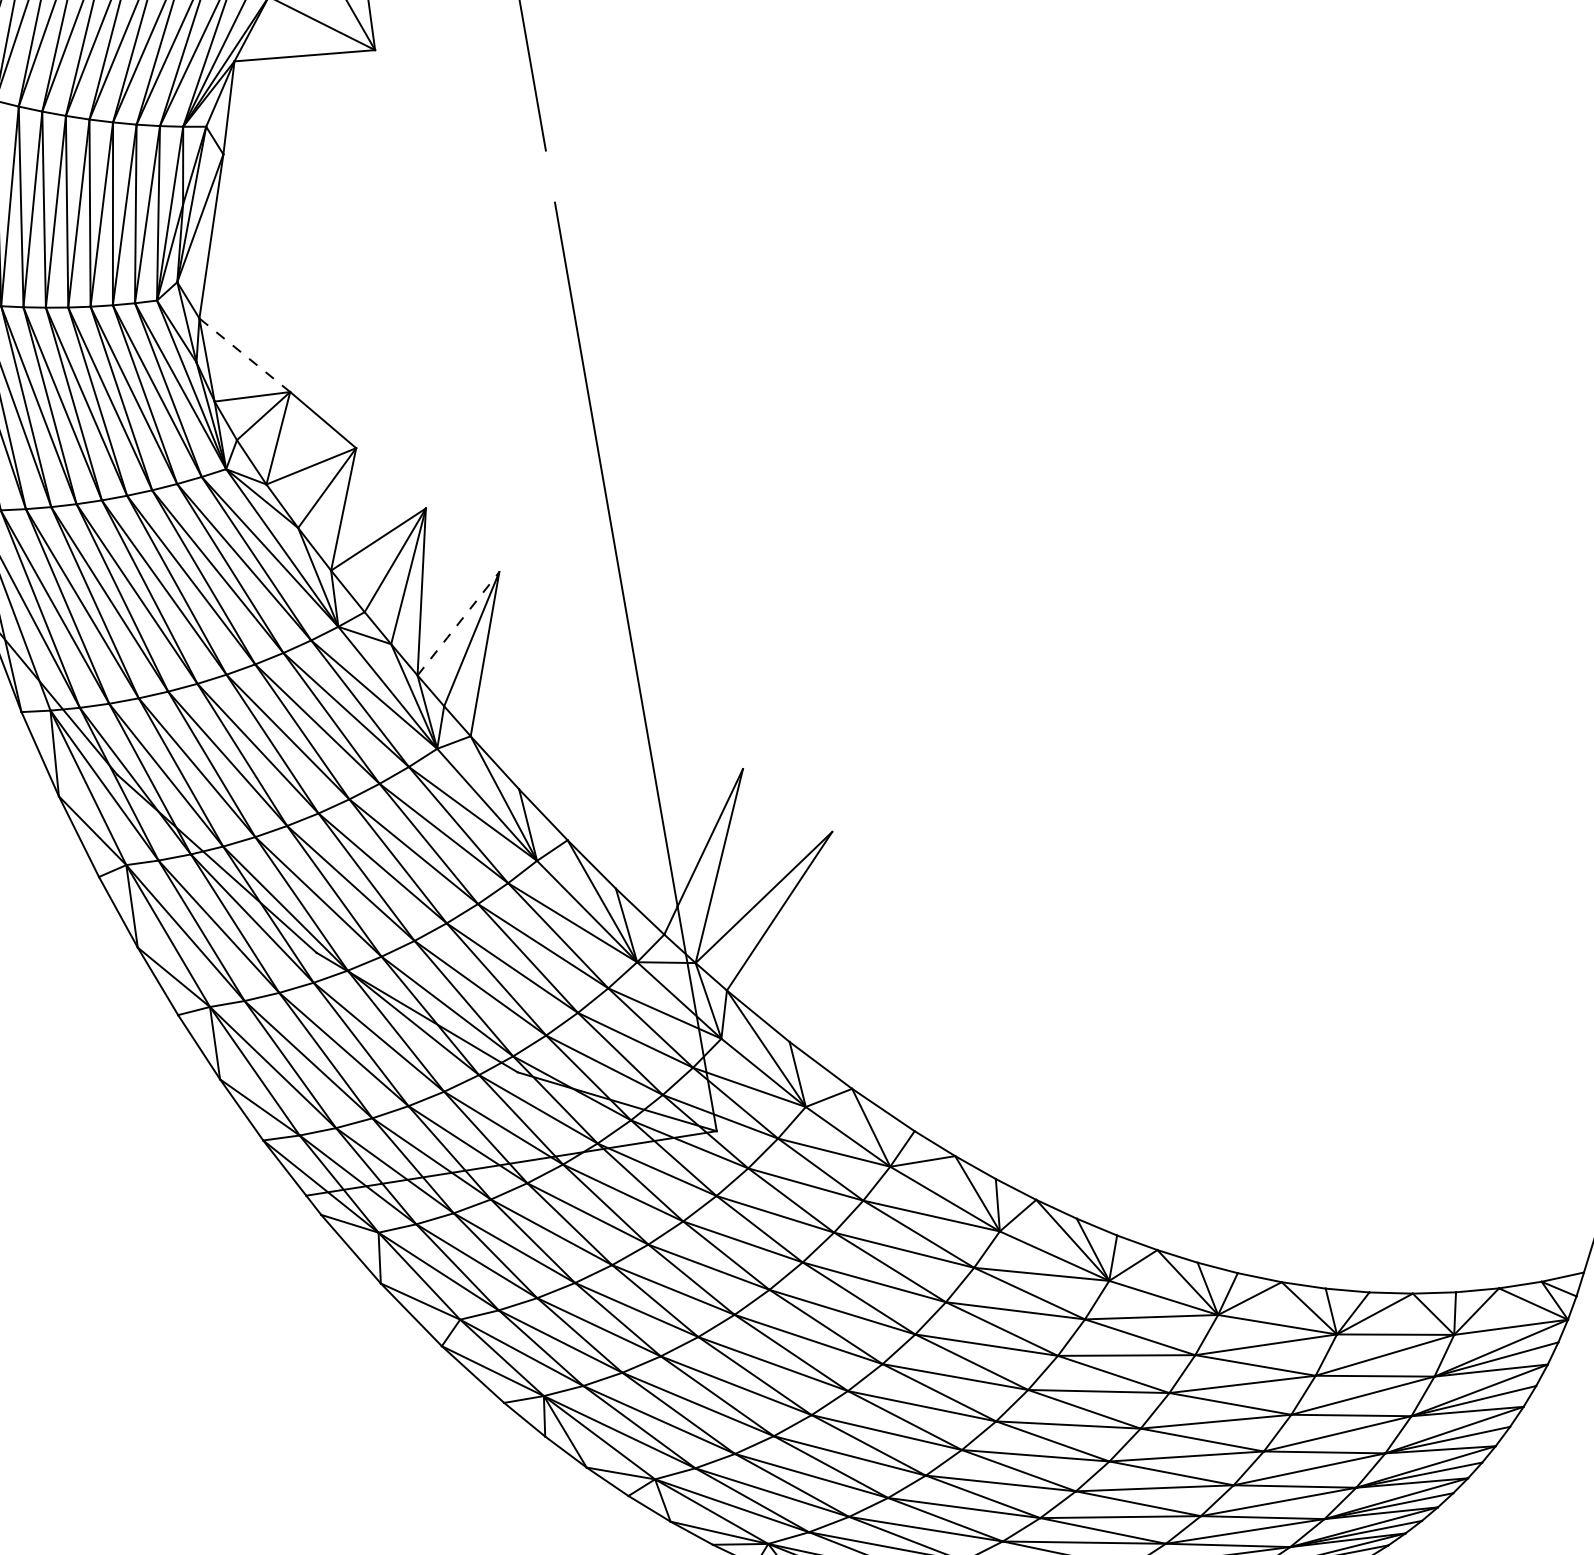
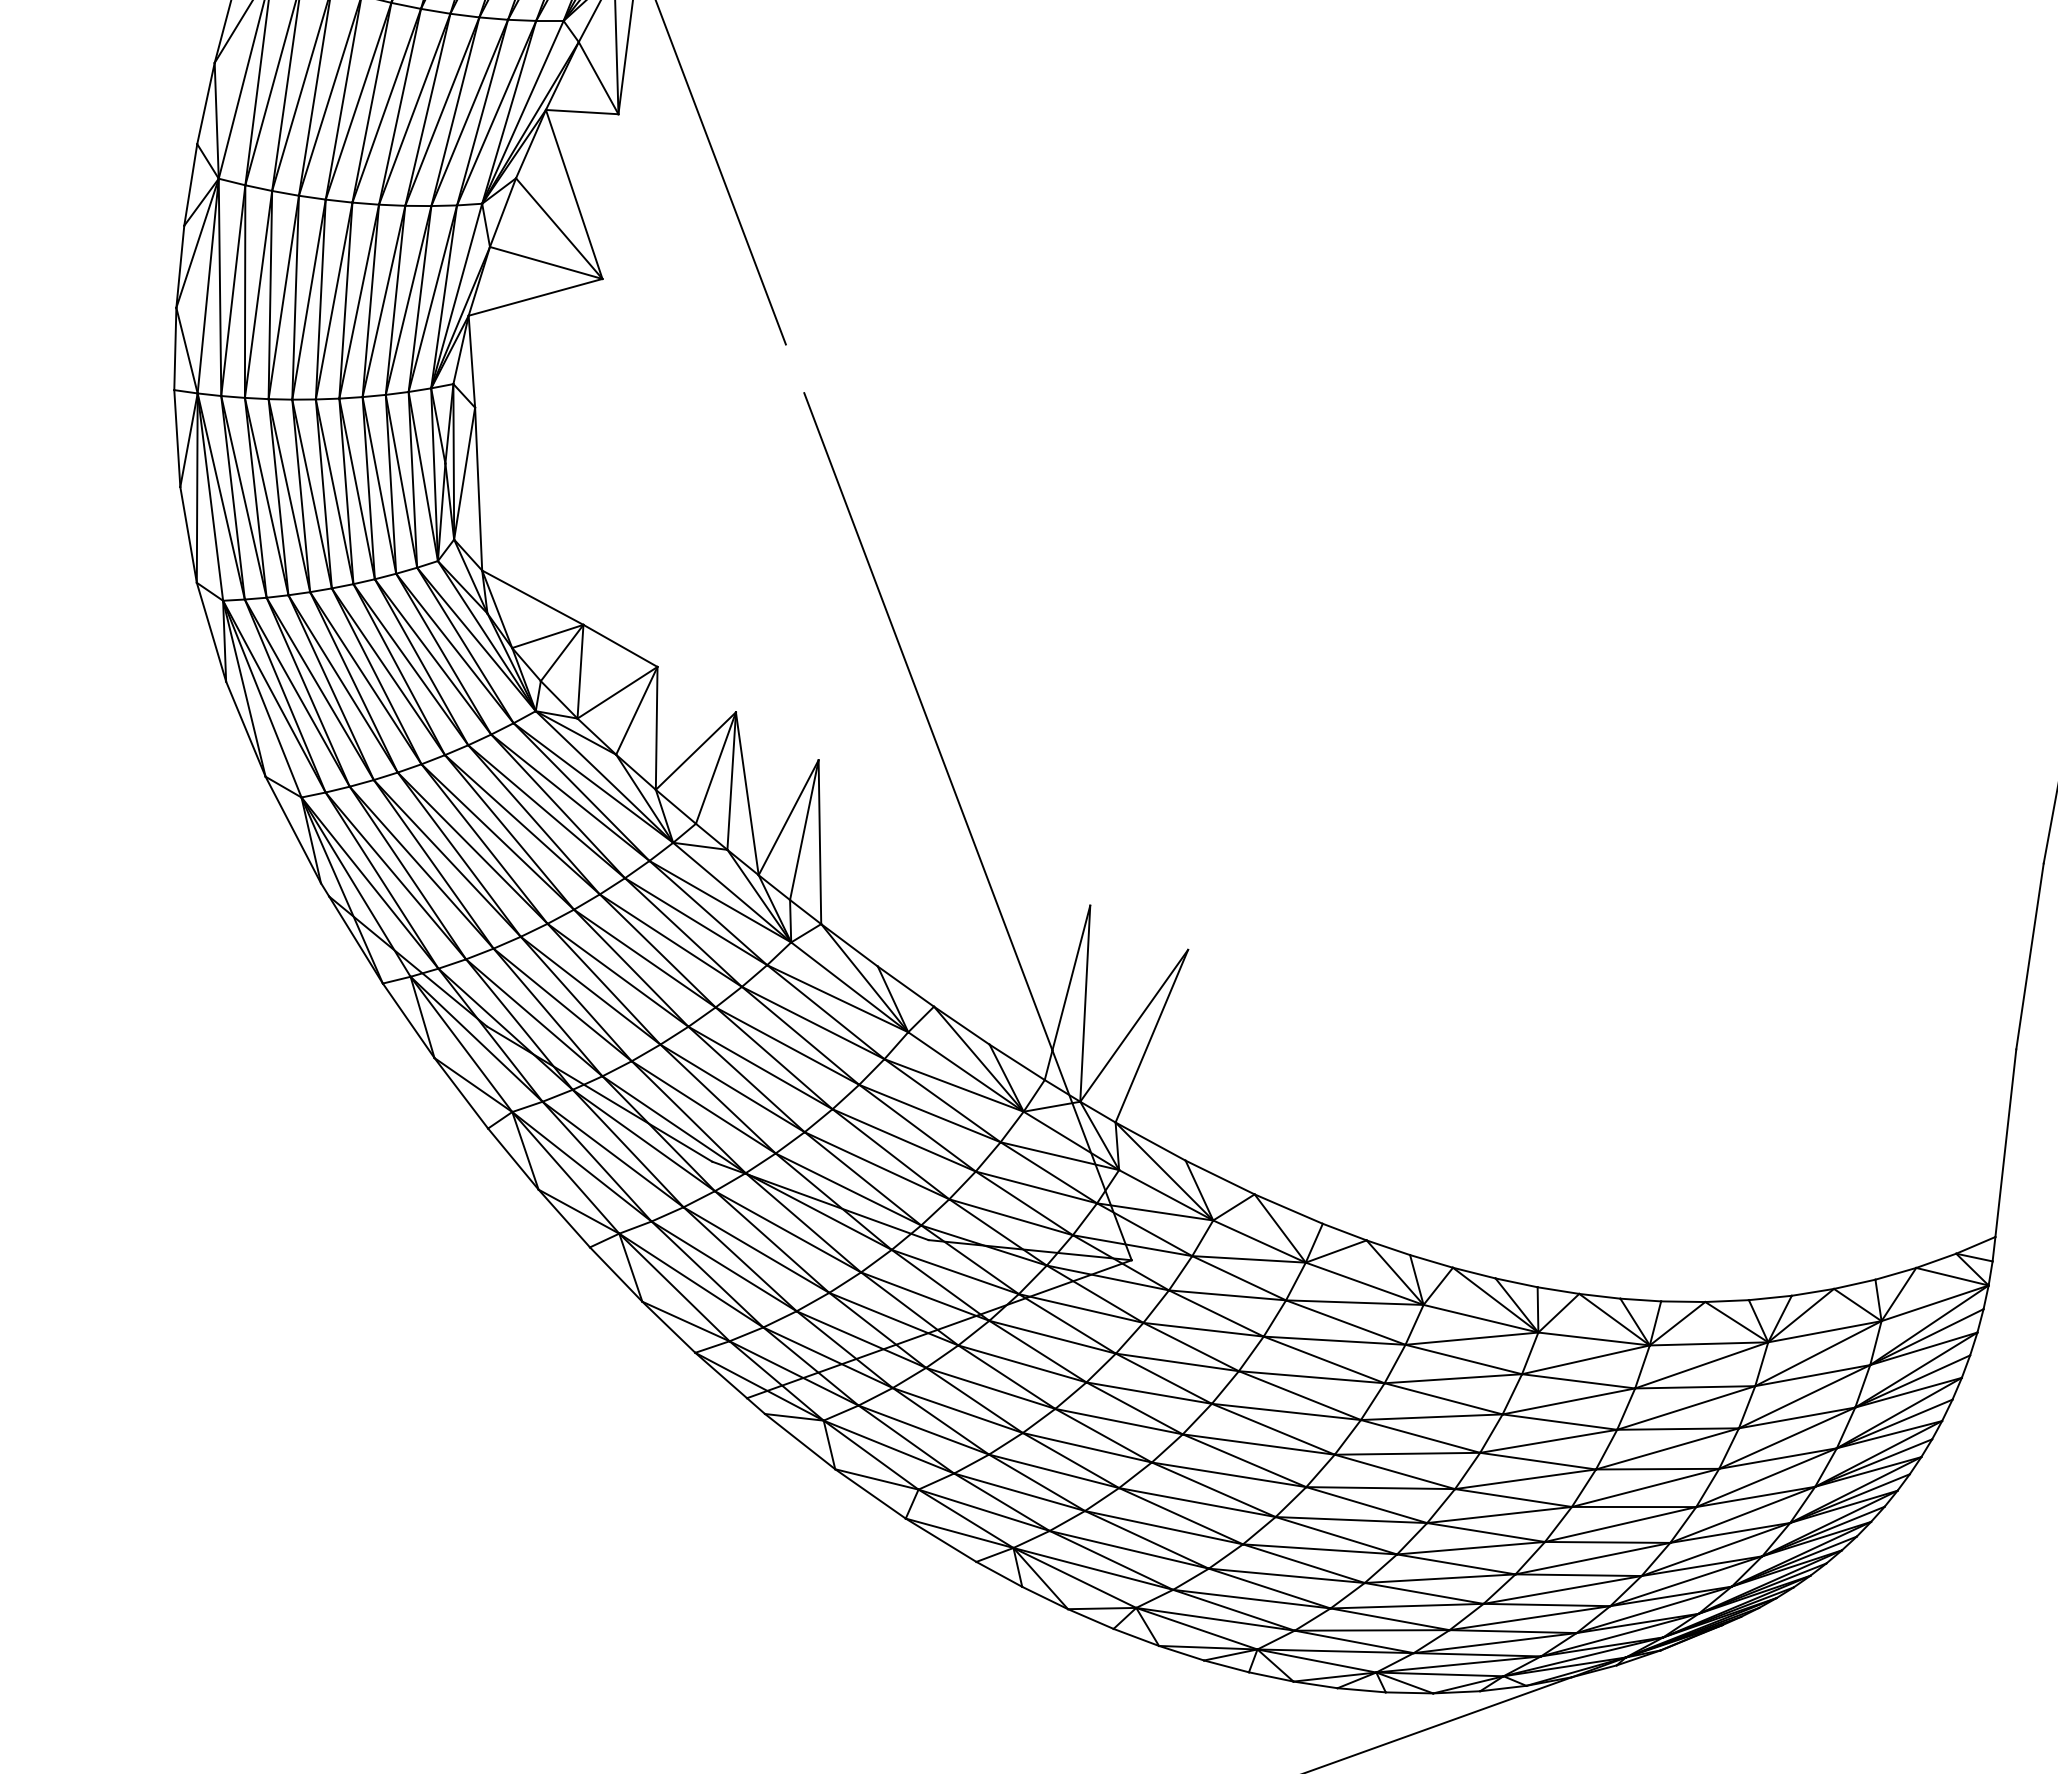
line: (244, 354) -> (532, 597), dashed -> solid
line: (458, 623) -> (788, 817), dashed -> solid

